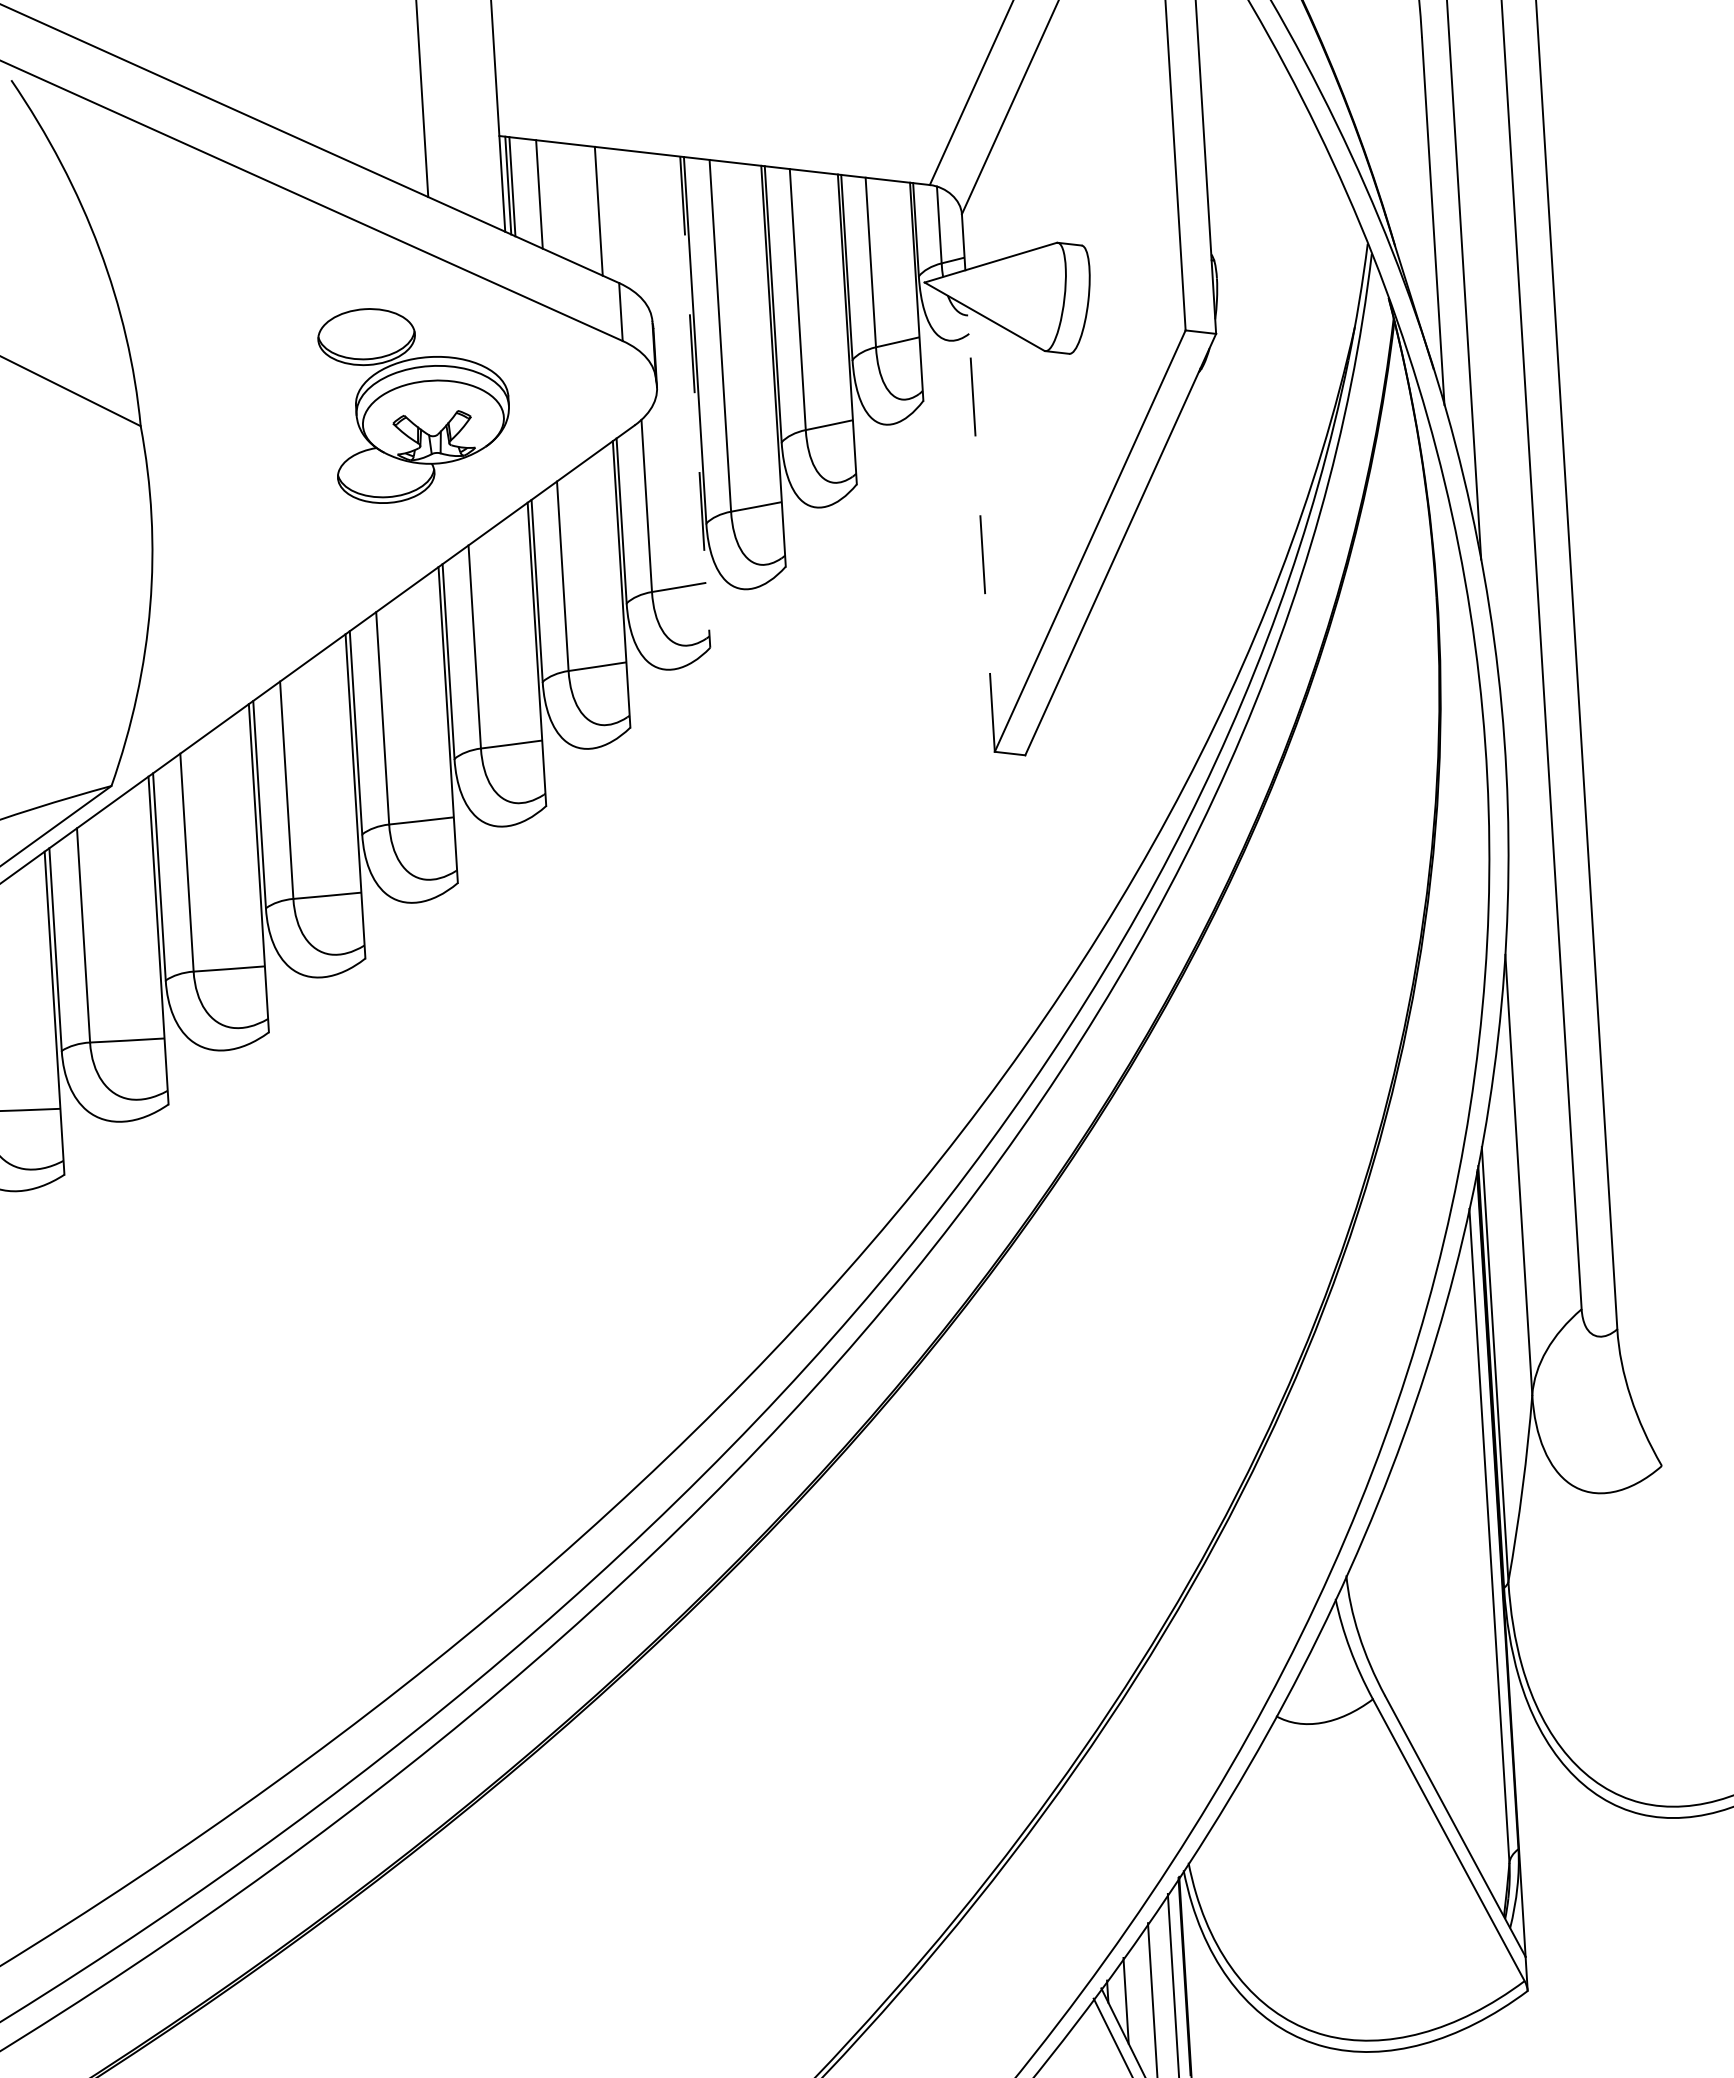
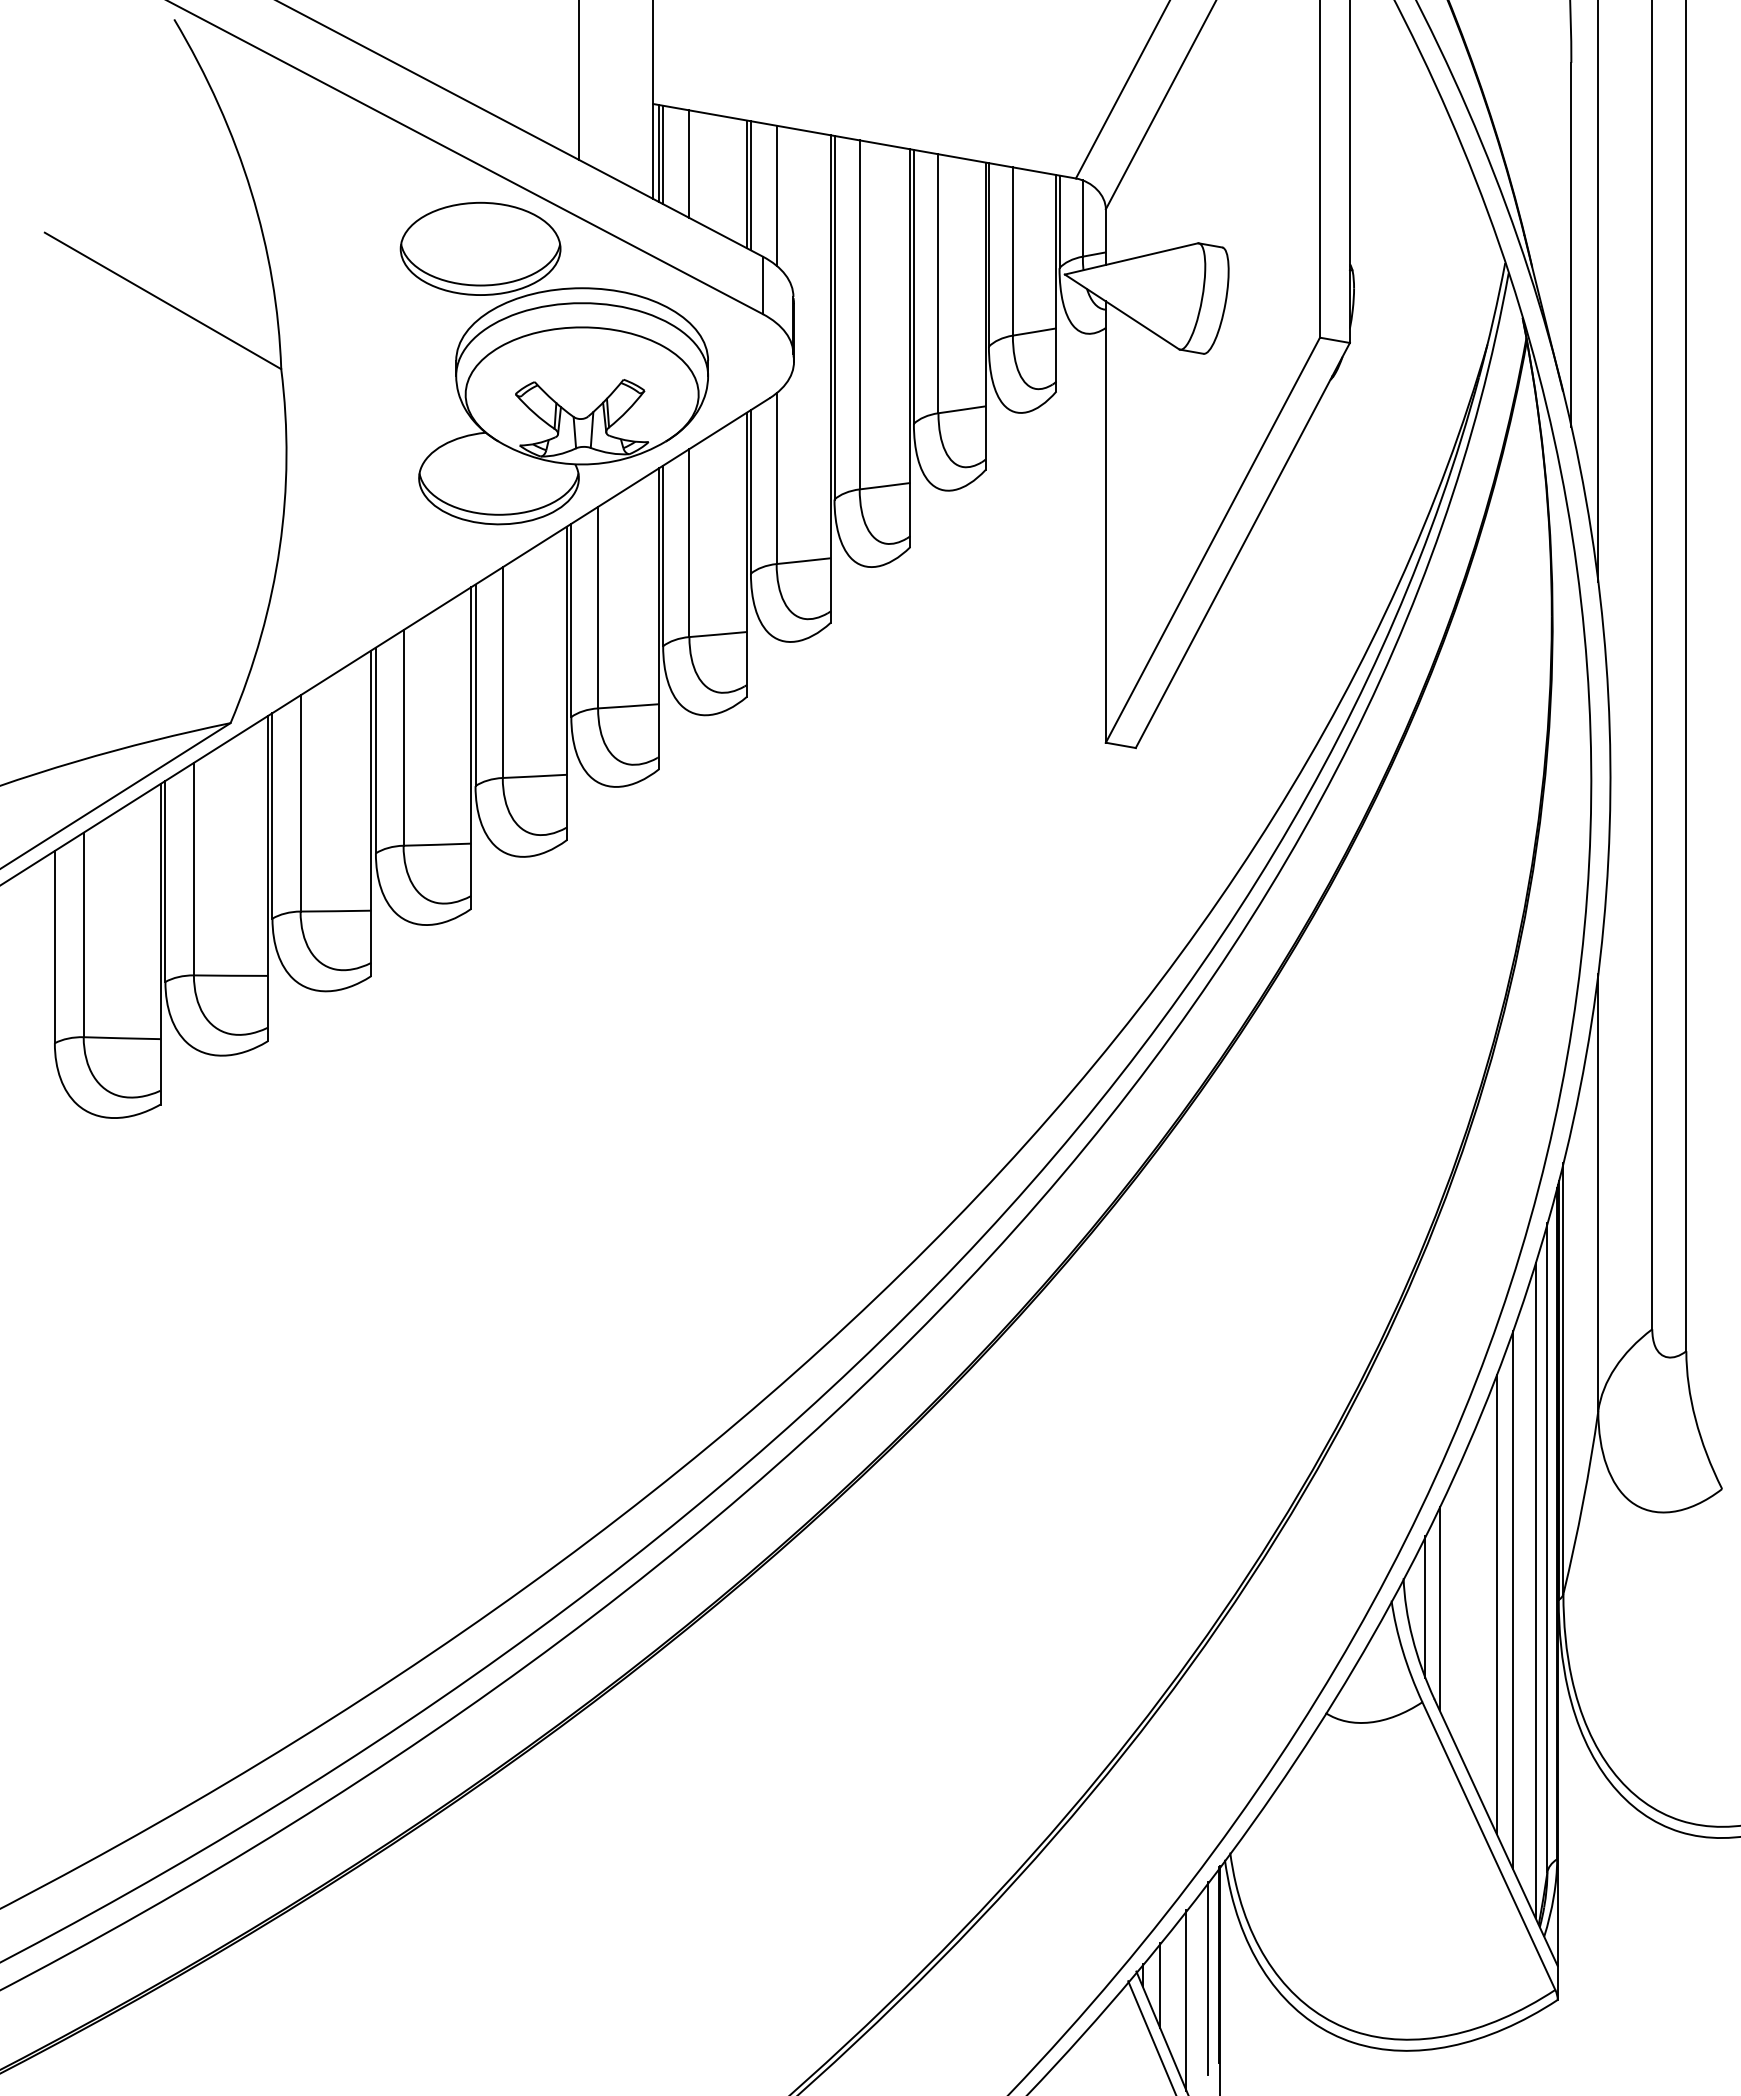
line: (602, 212) -> (750, 185), added
line: (629, 220) -> (776, 195), added
line: (694, 402) -> (830, 379), dashed -> solid
part: (414, 403) -> (553, 363), size x1.67
line: (980, 529) -> (1105, 522), dashed -> solid
line: (1480, 1579) -> (1535, 1590), added
line: (1457, 1590) -> (1512, 1599), added
line: (1441, 1595) -> (1496, 1603), added
line: (1370, 1602) -> (1425, 1606), added
line: (1384, 1603) -> (1439, 1608), added

